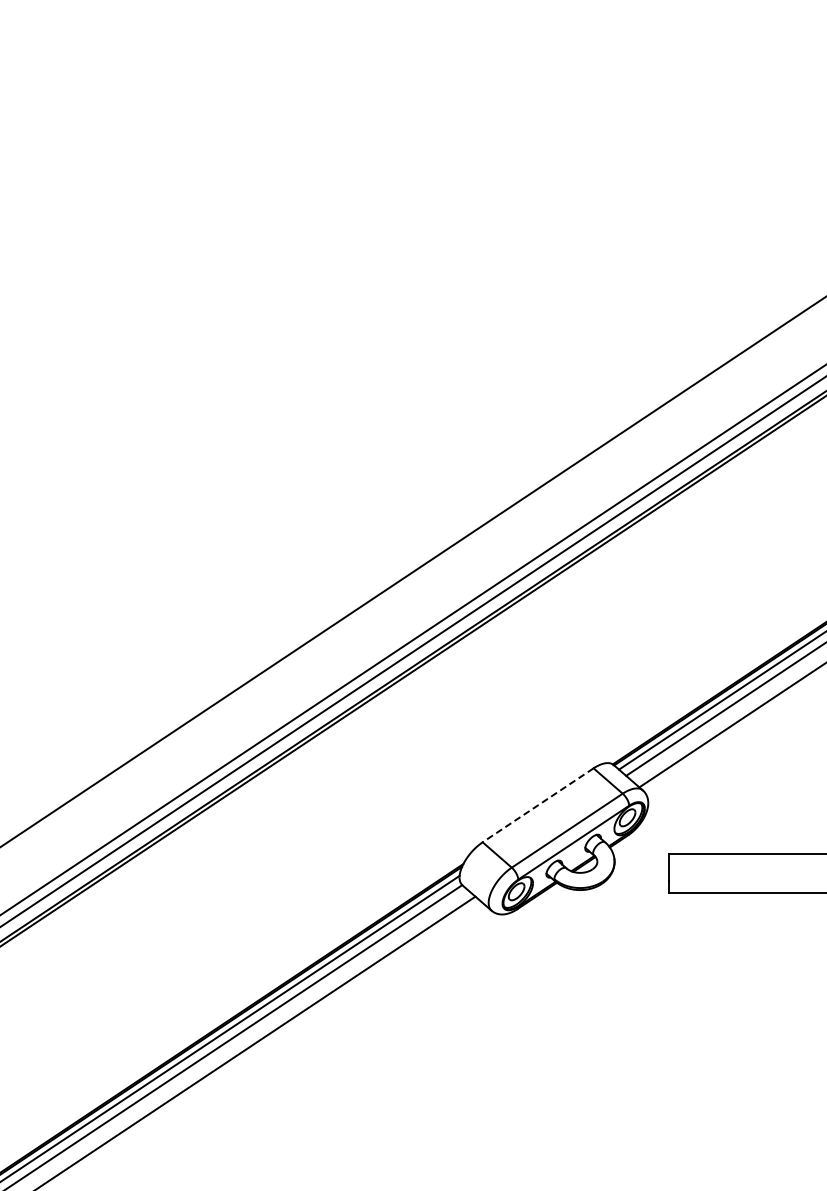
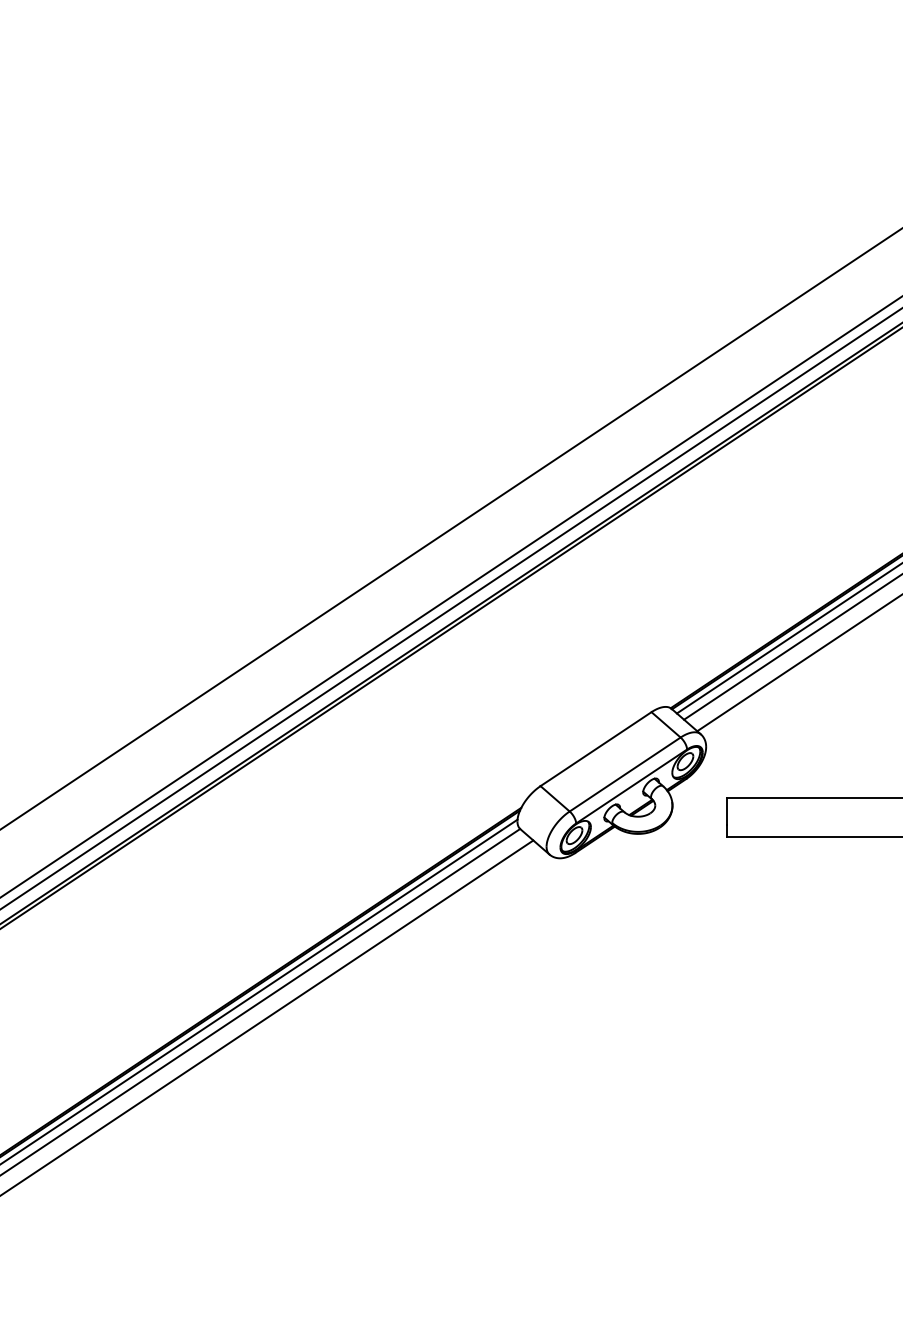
line: (538, 805) -> (596, 749), dashed -> solid

